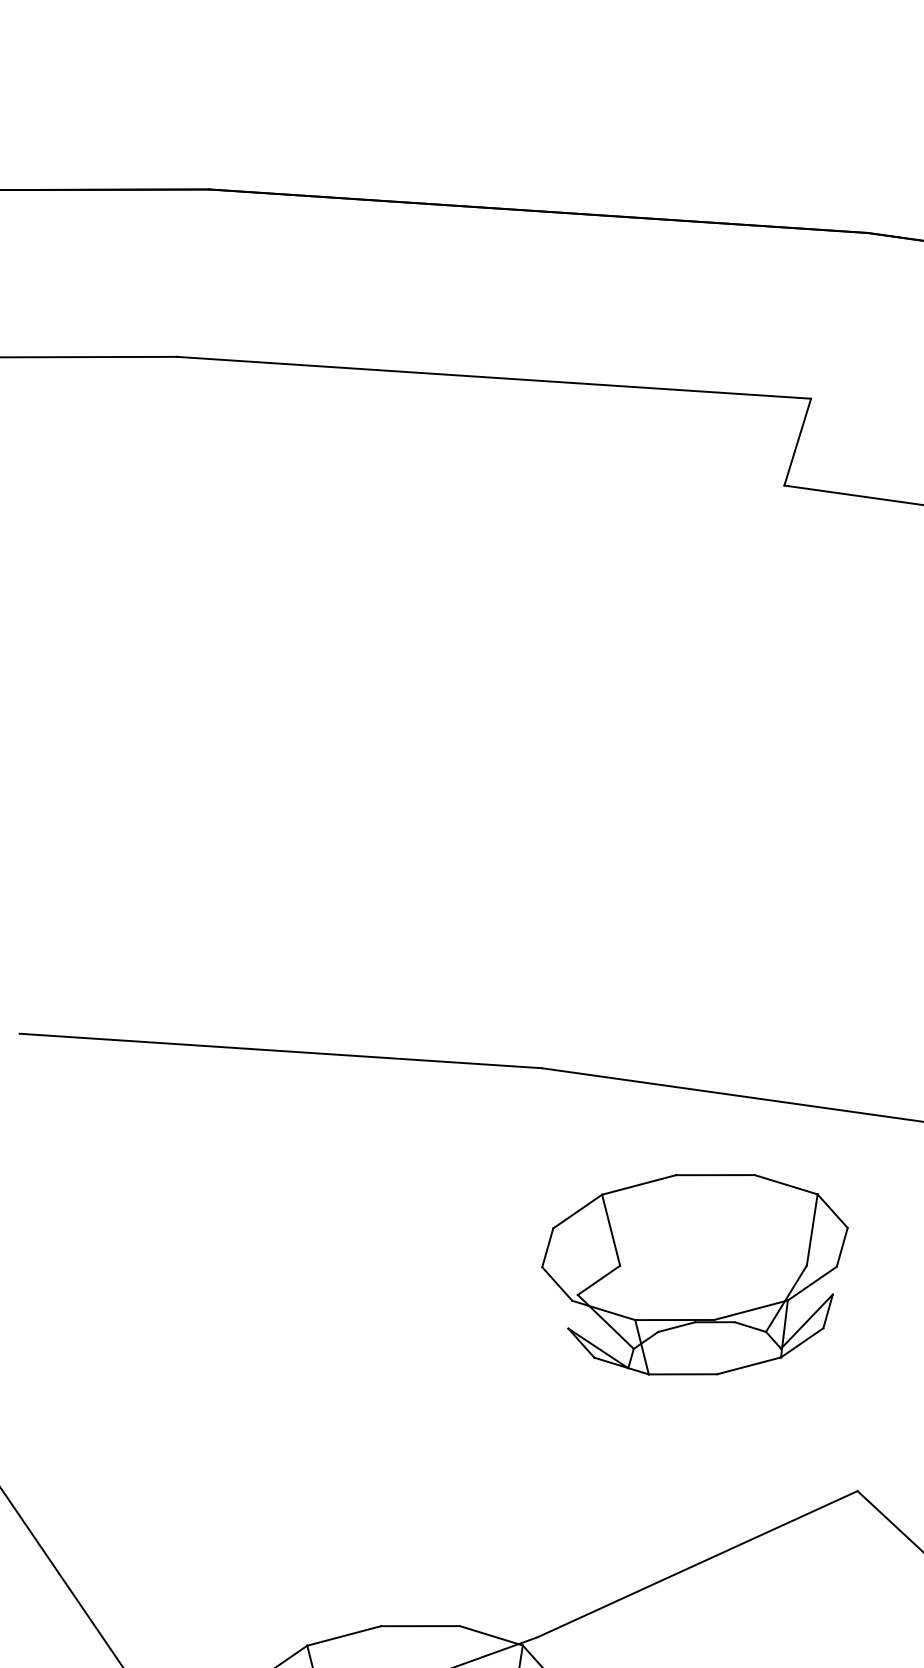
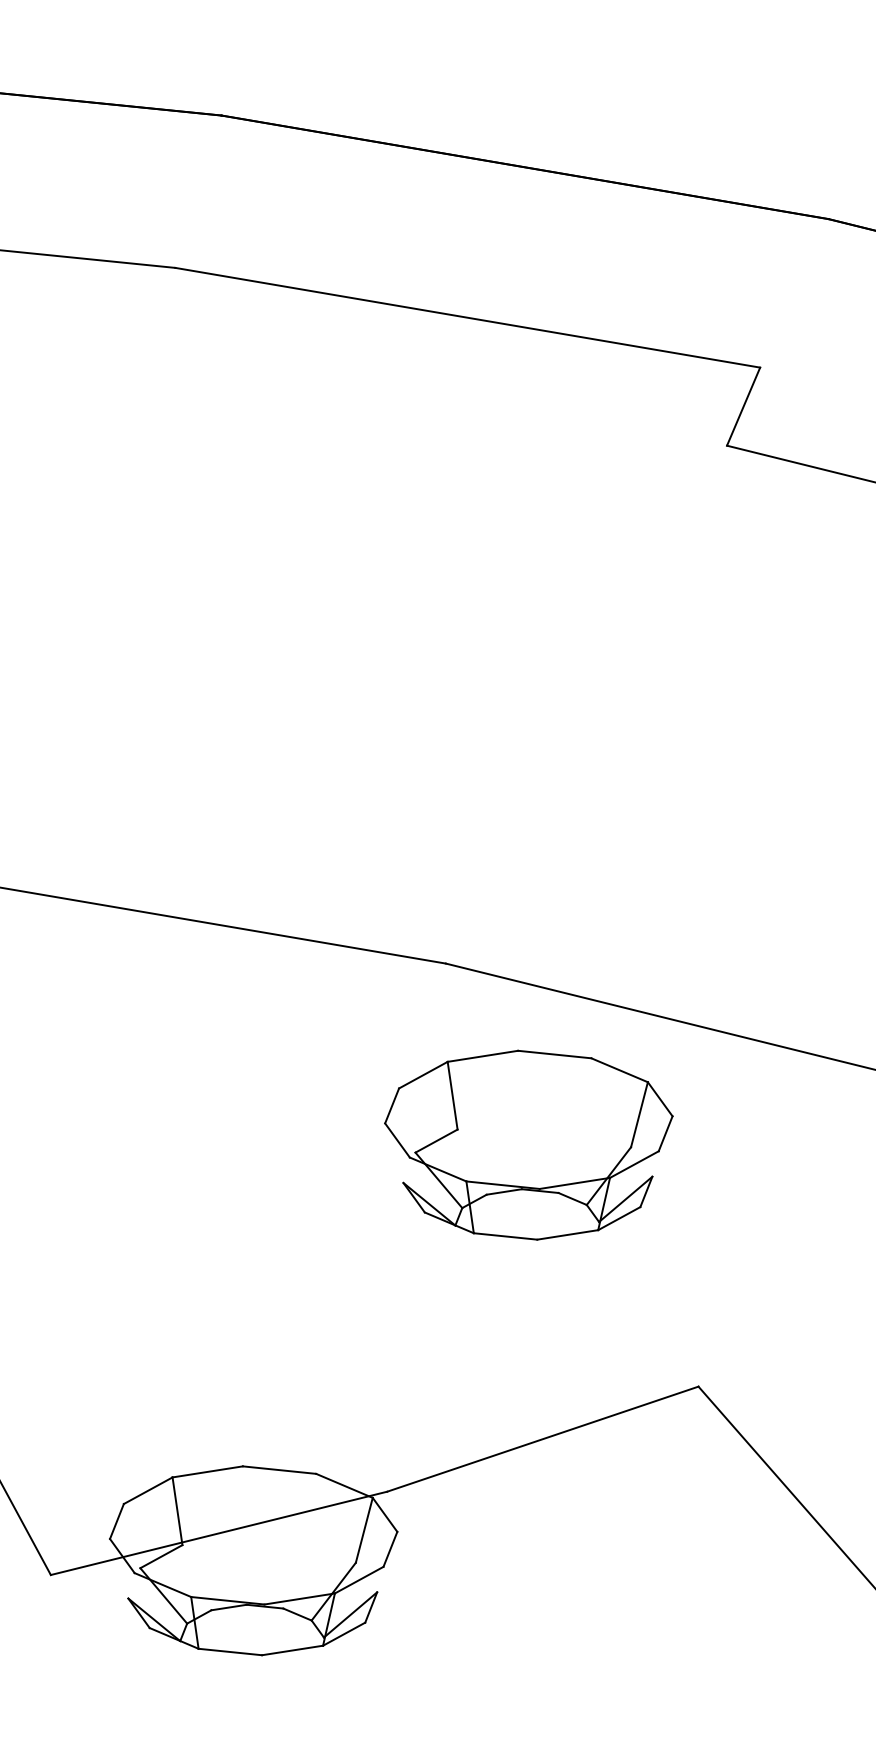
part: (697, 1273) -> (528, 1144), moved

